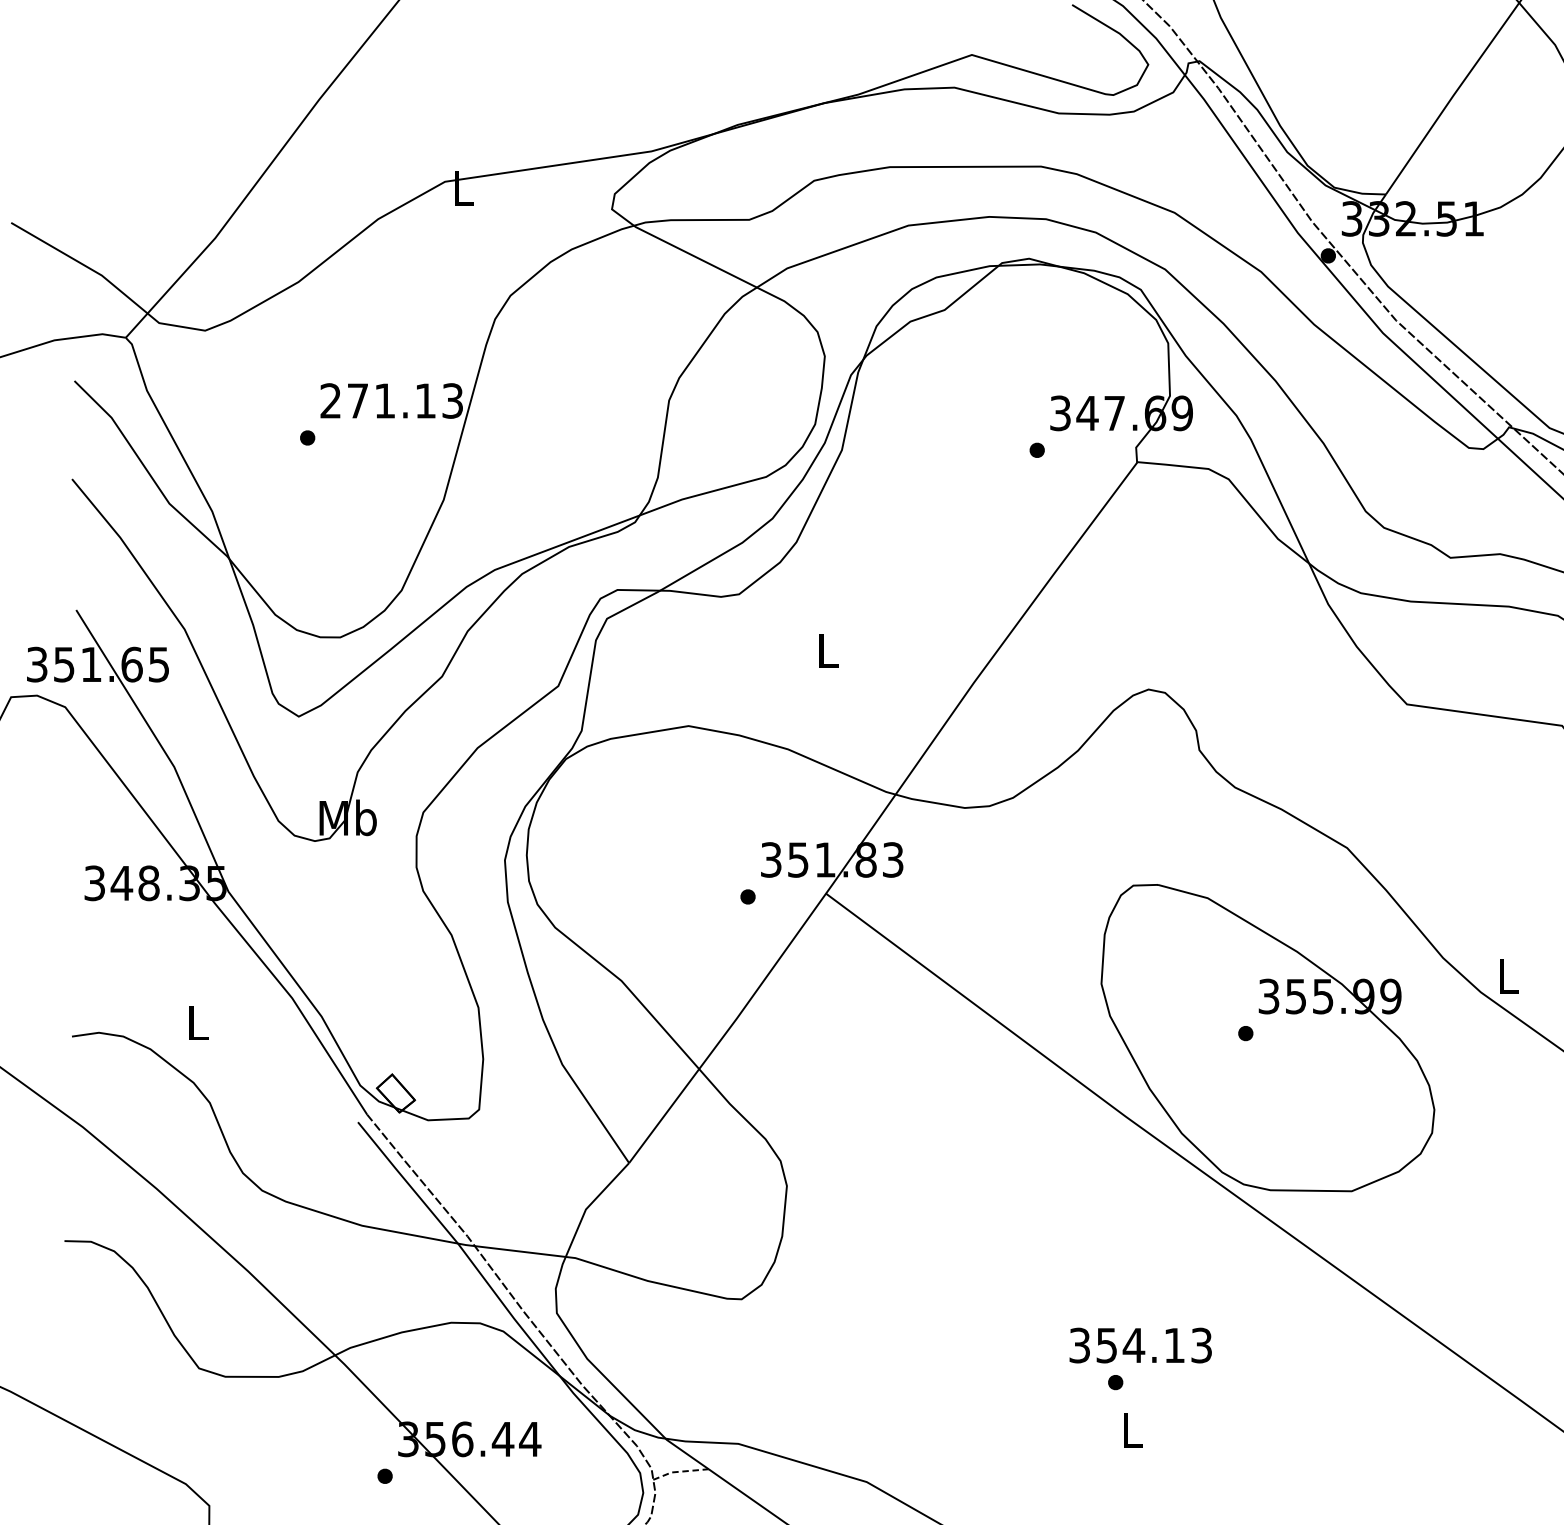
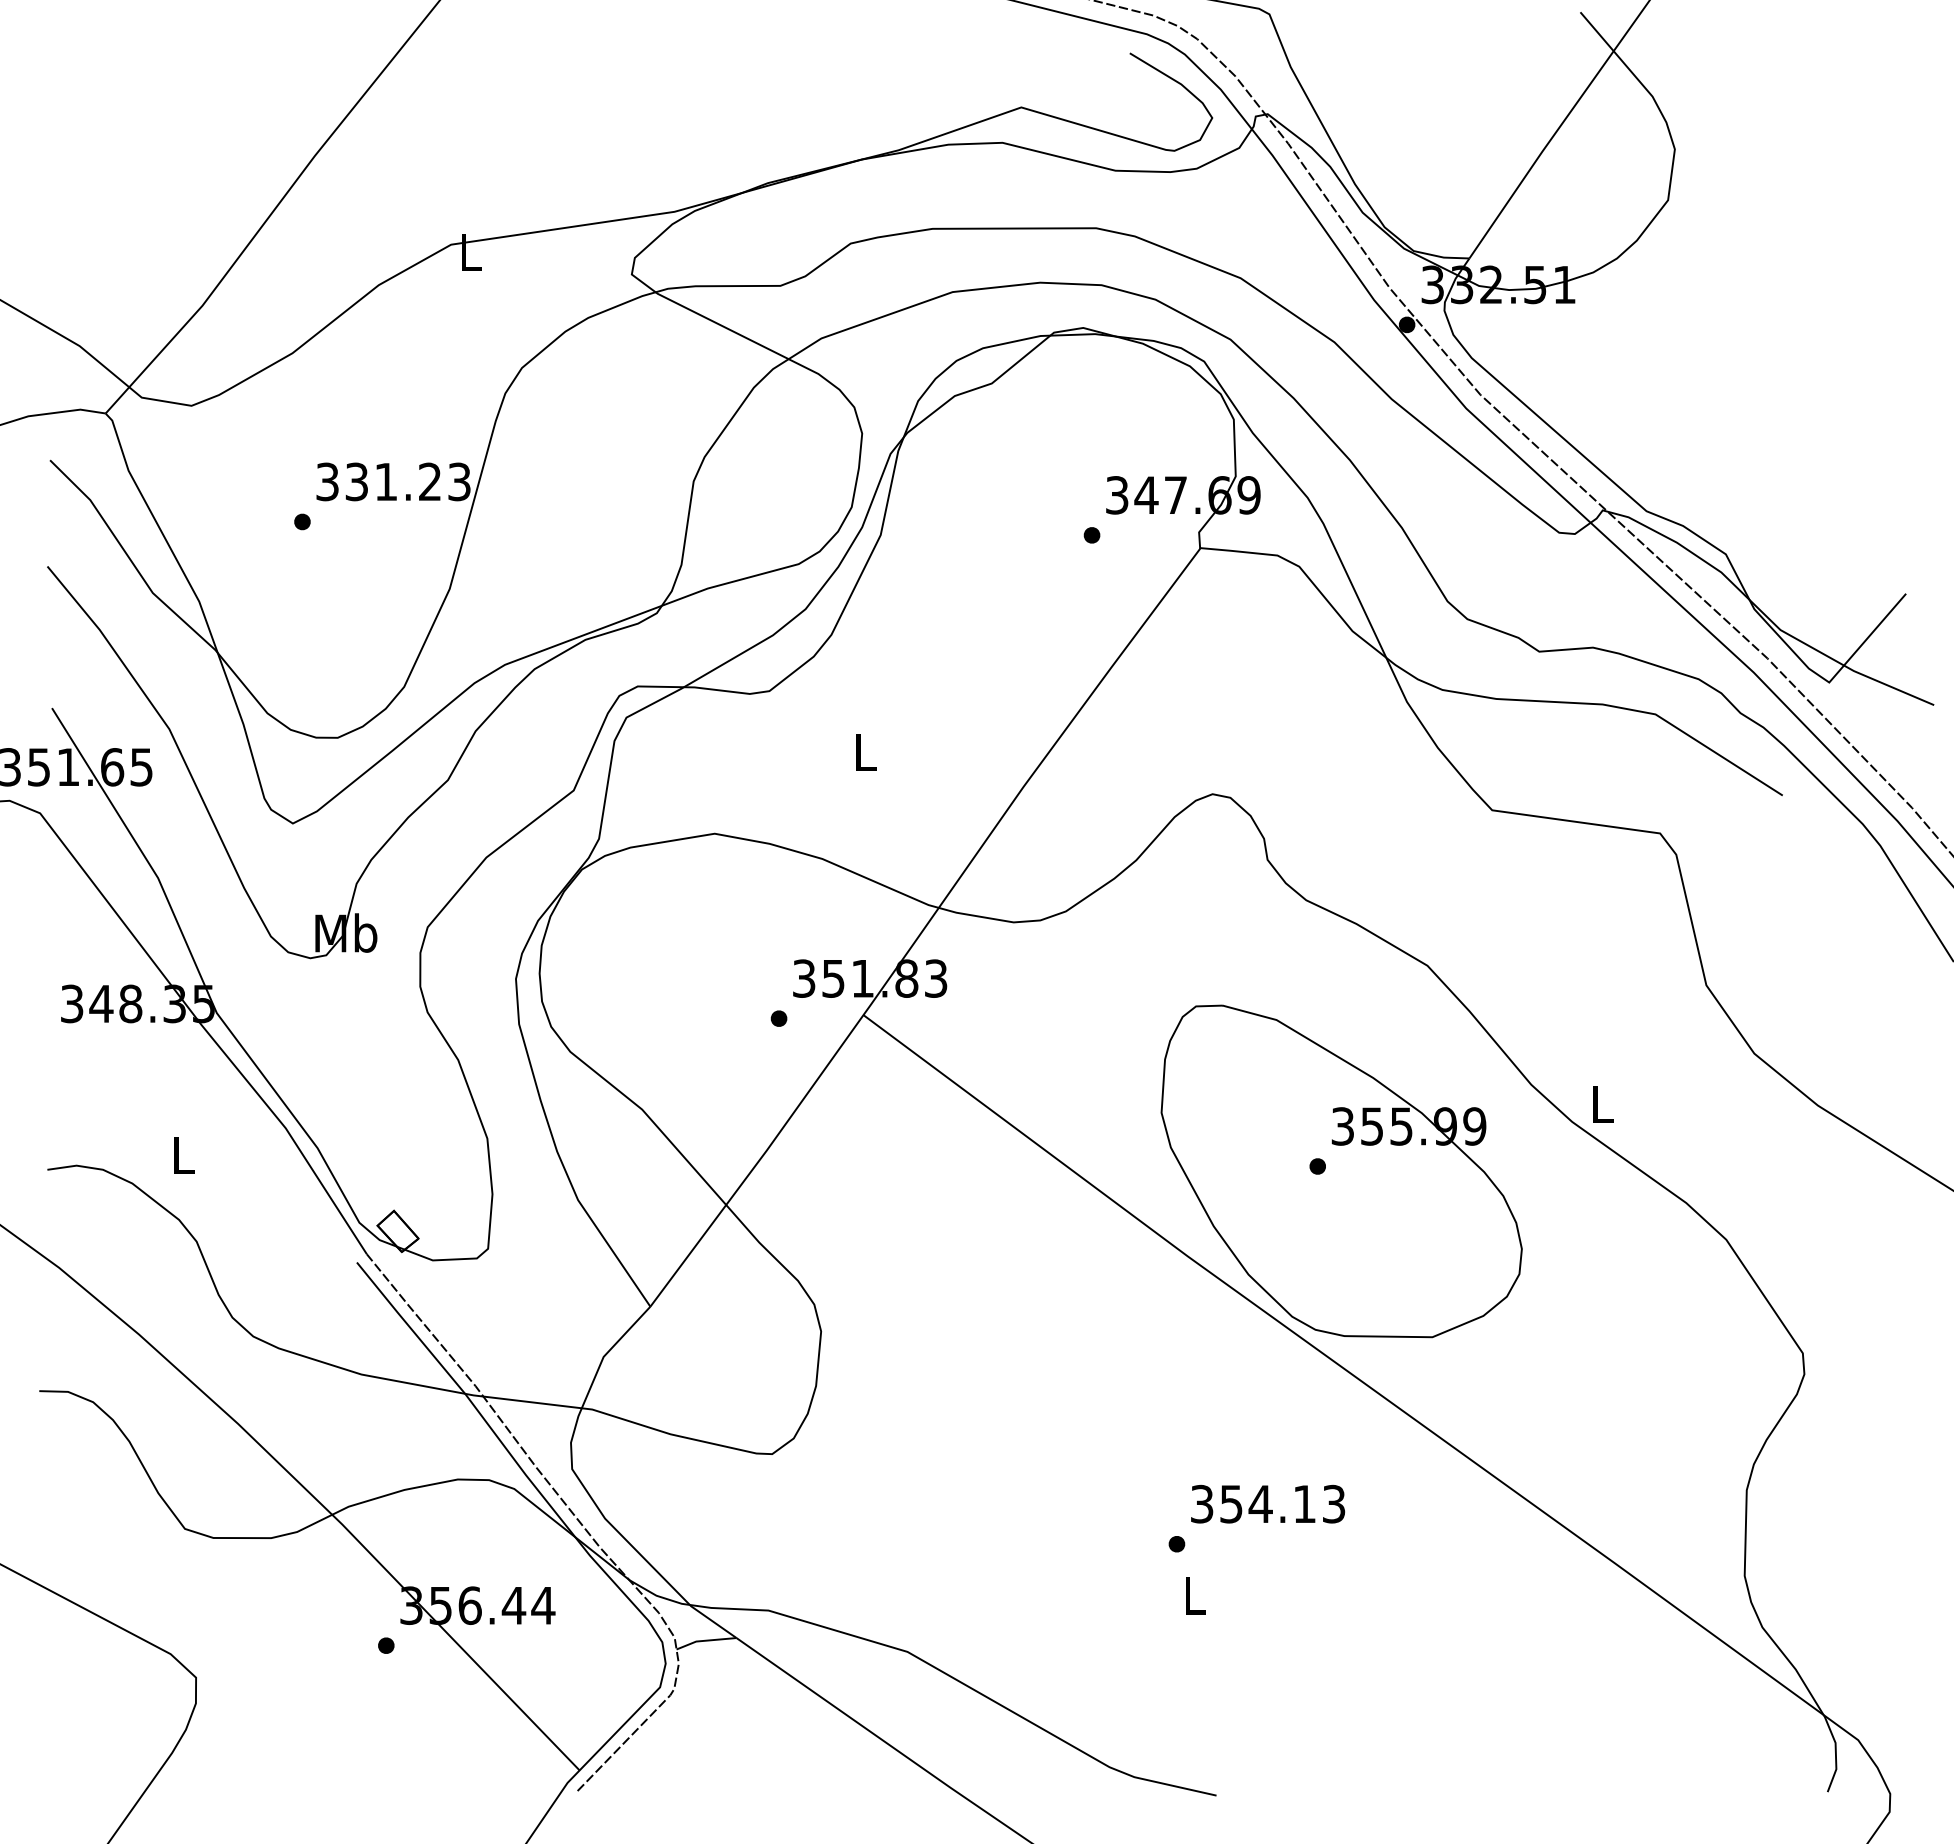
text: (377, 400) -> (378, 481), 271.13 -> 331.23
text: (1141, 1344) -> (1268, 1503), moved
line: (680, 1471) -> (705, 1640), dashed -> solid

